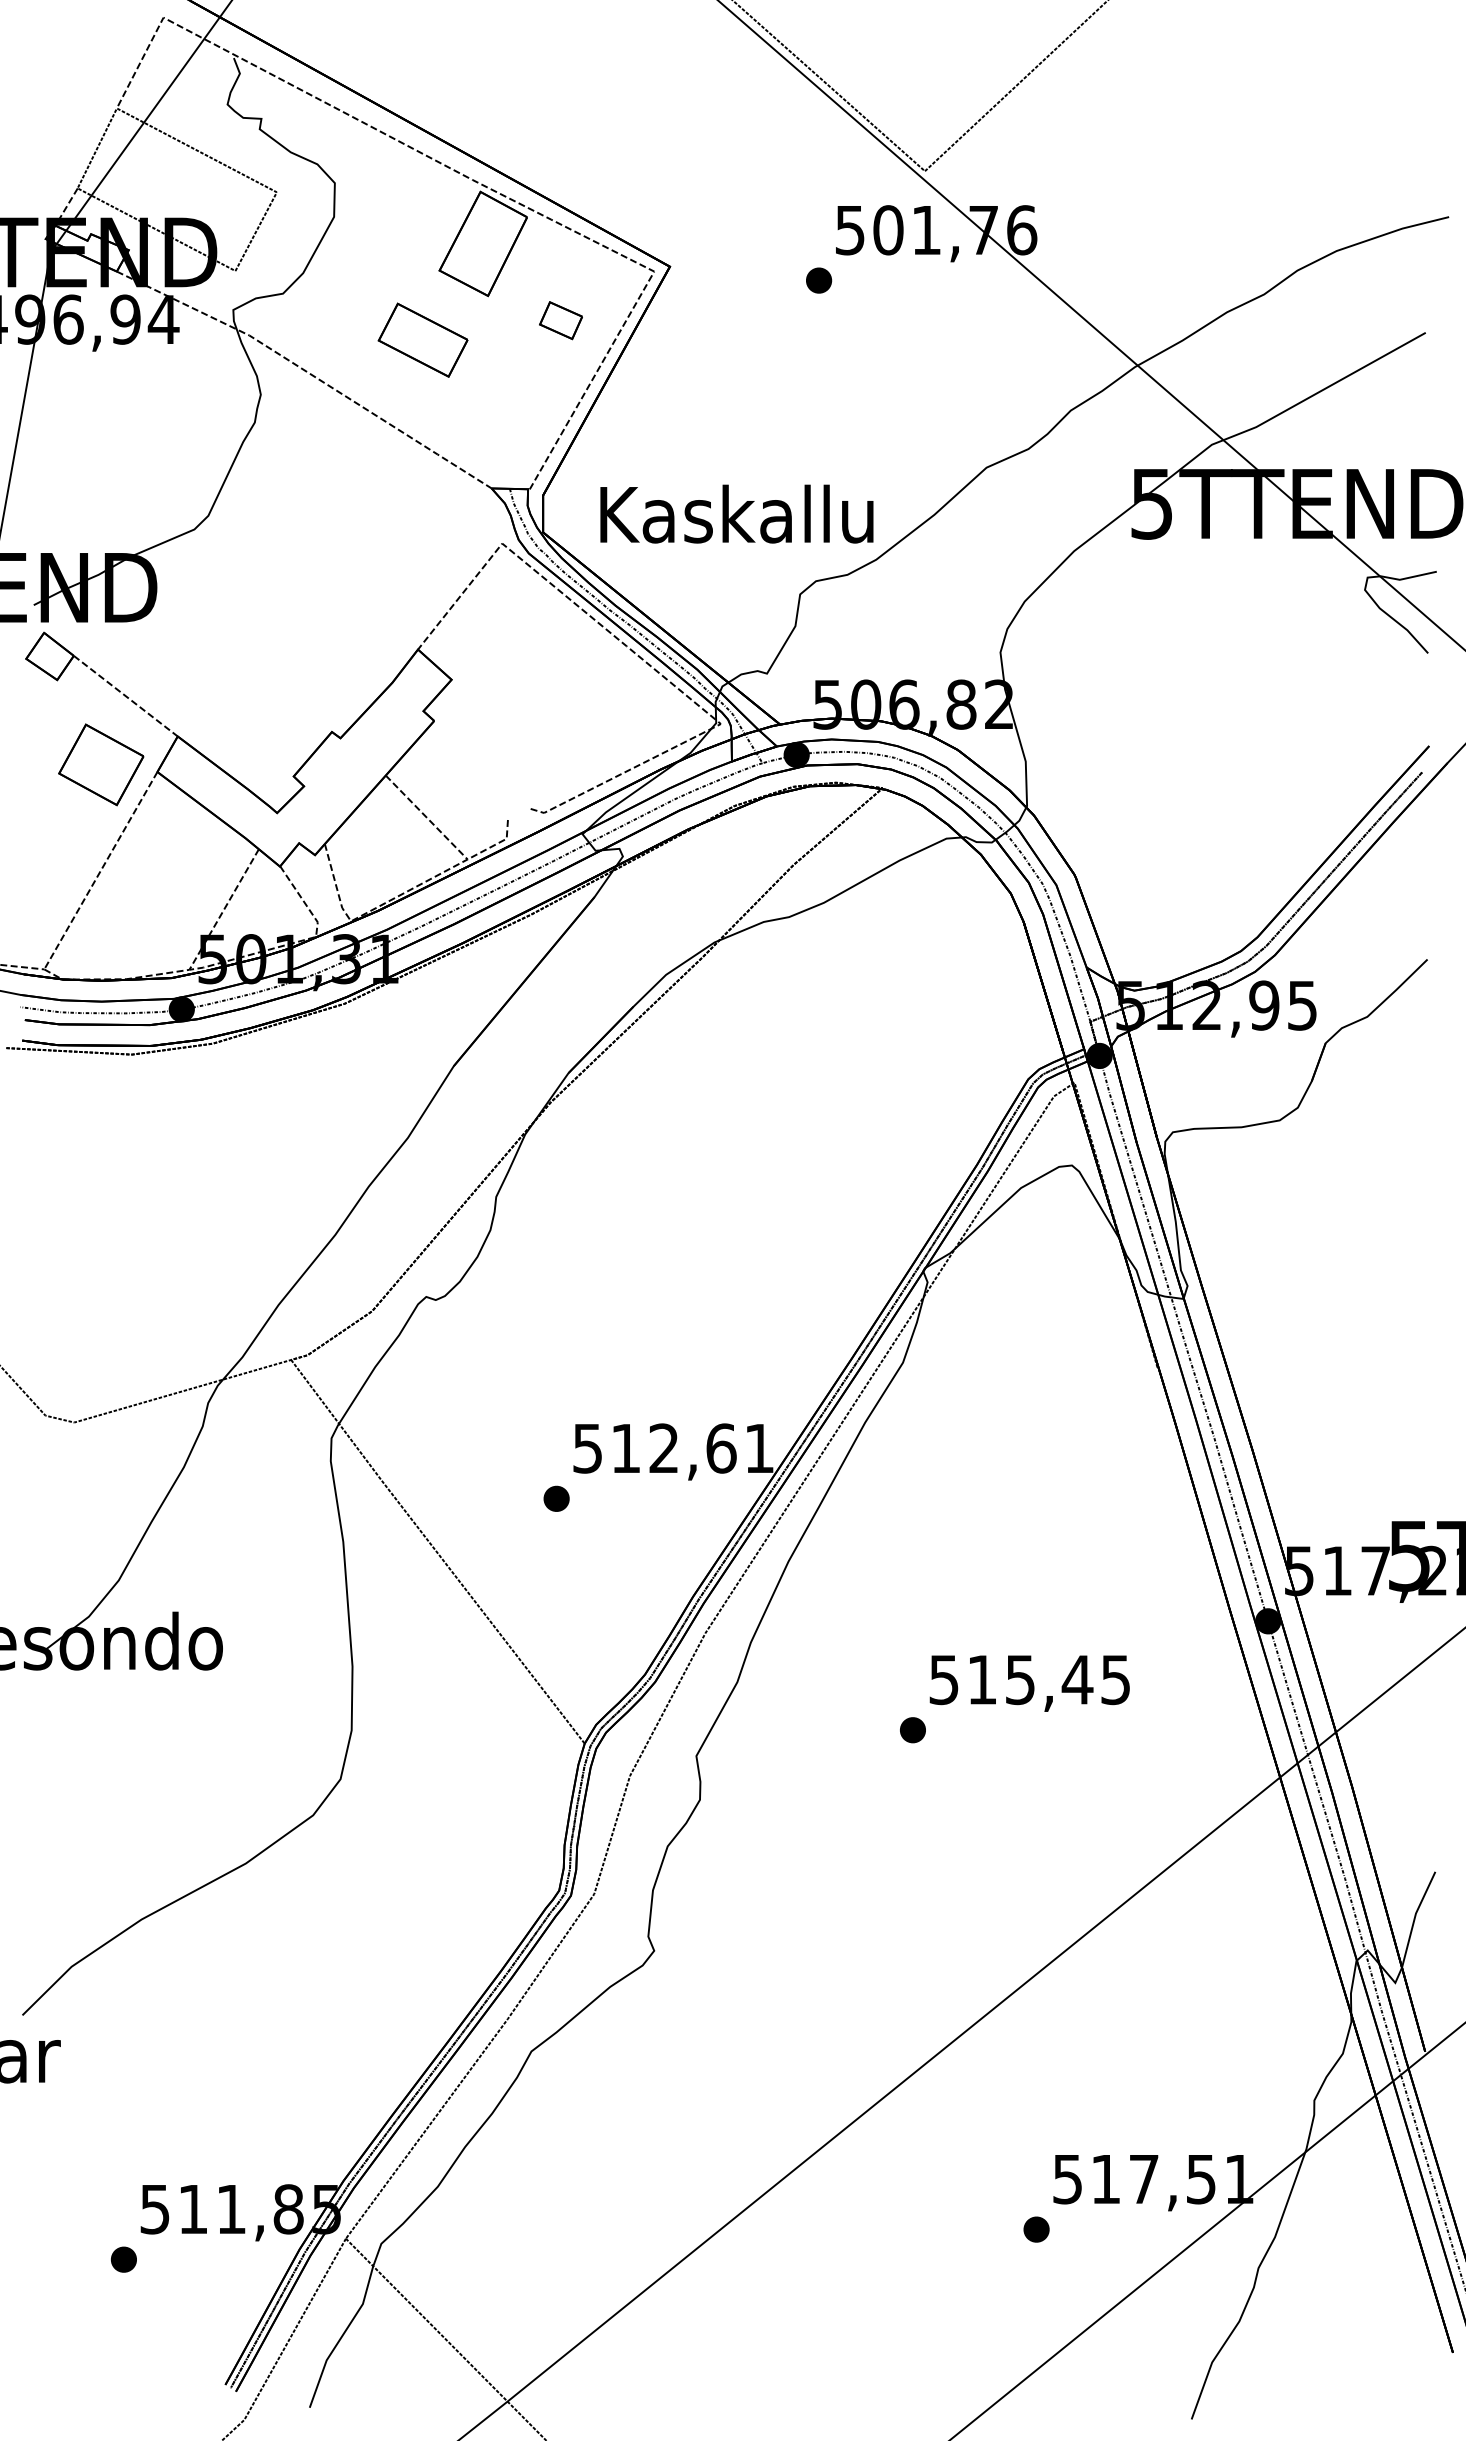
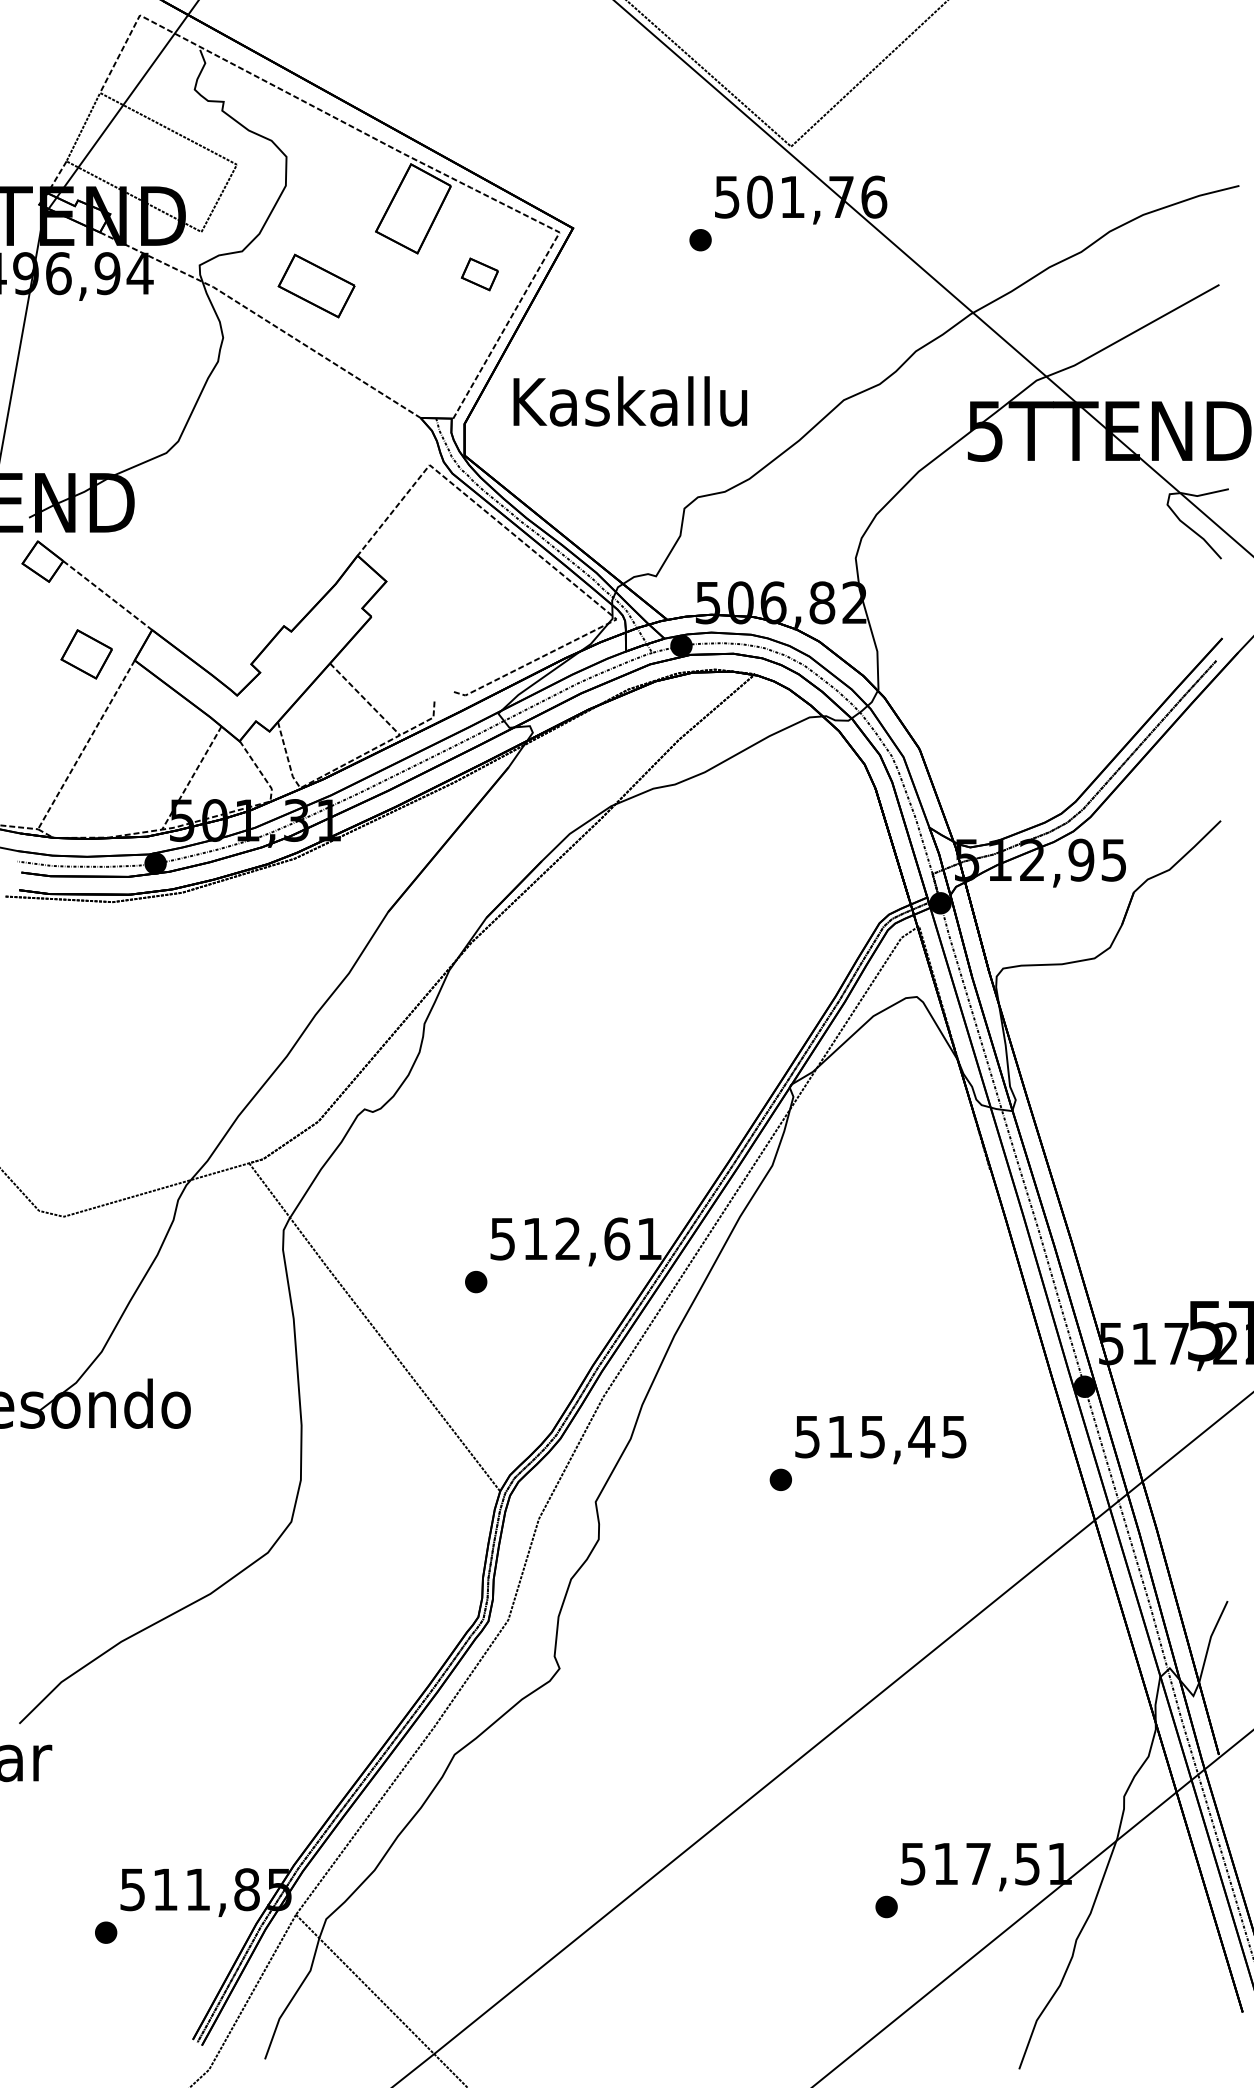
part: (422, 339) -> (316, 285), moved
text: (736, 513) -> (629, 400), moved
part: (101, 764) -> (86, 654), size x0.7

